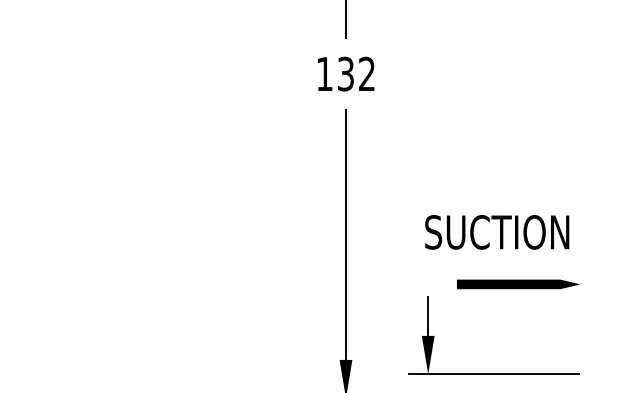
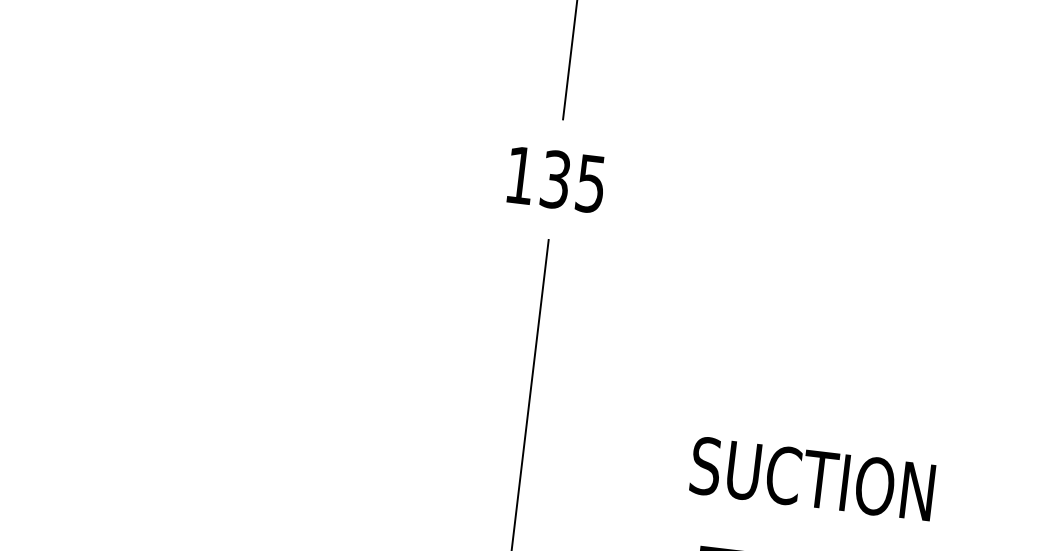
text: (366, 73) -> (590, 182), 132 -> 135
text: (497, 232) -> (812, 479), moved

